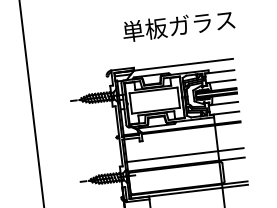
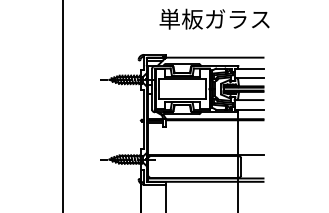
line: (184, 154) -> (205, 145), removed

